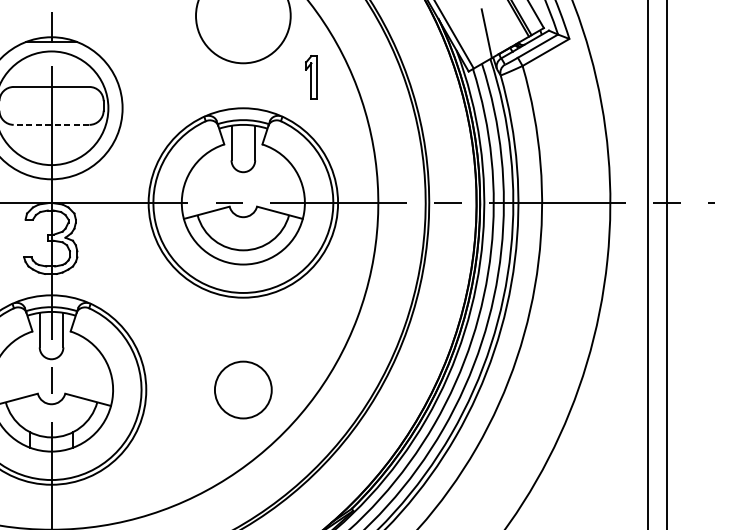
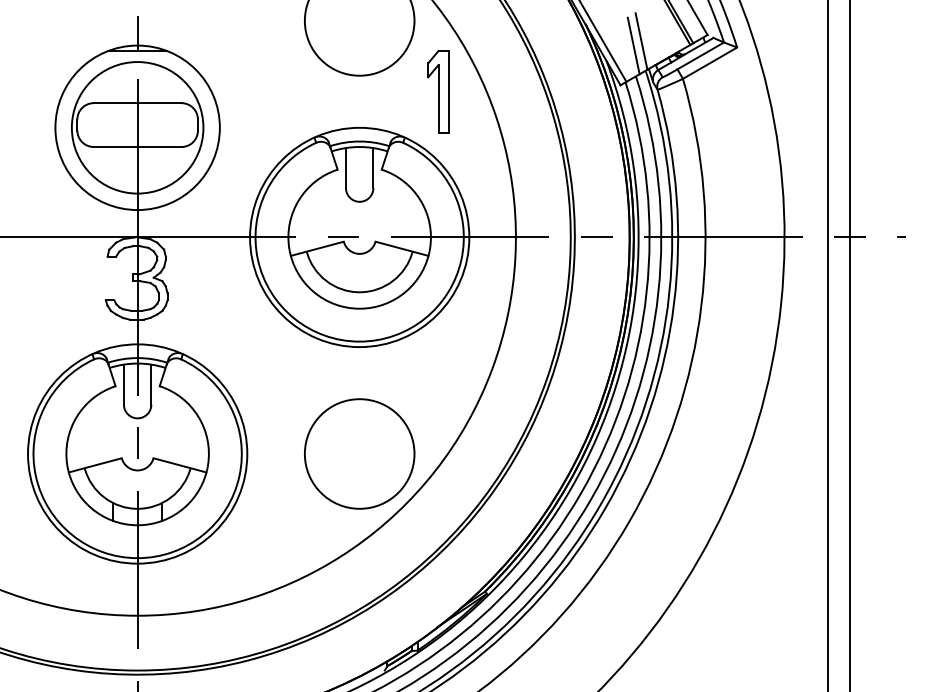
line: (479, 37) -> (633, 45), added
part: (311, 76) -> (438, 91), size x1.67
line: (51, 125) -> (137, 147), dashed -> solid
circle: (243, 389) -> (359, 453), size x1.67

